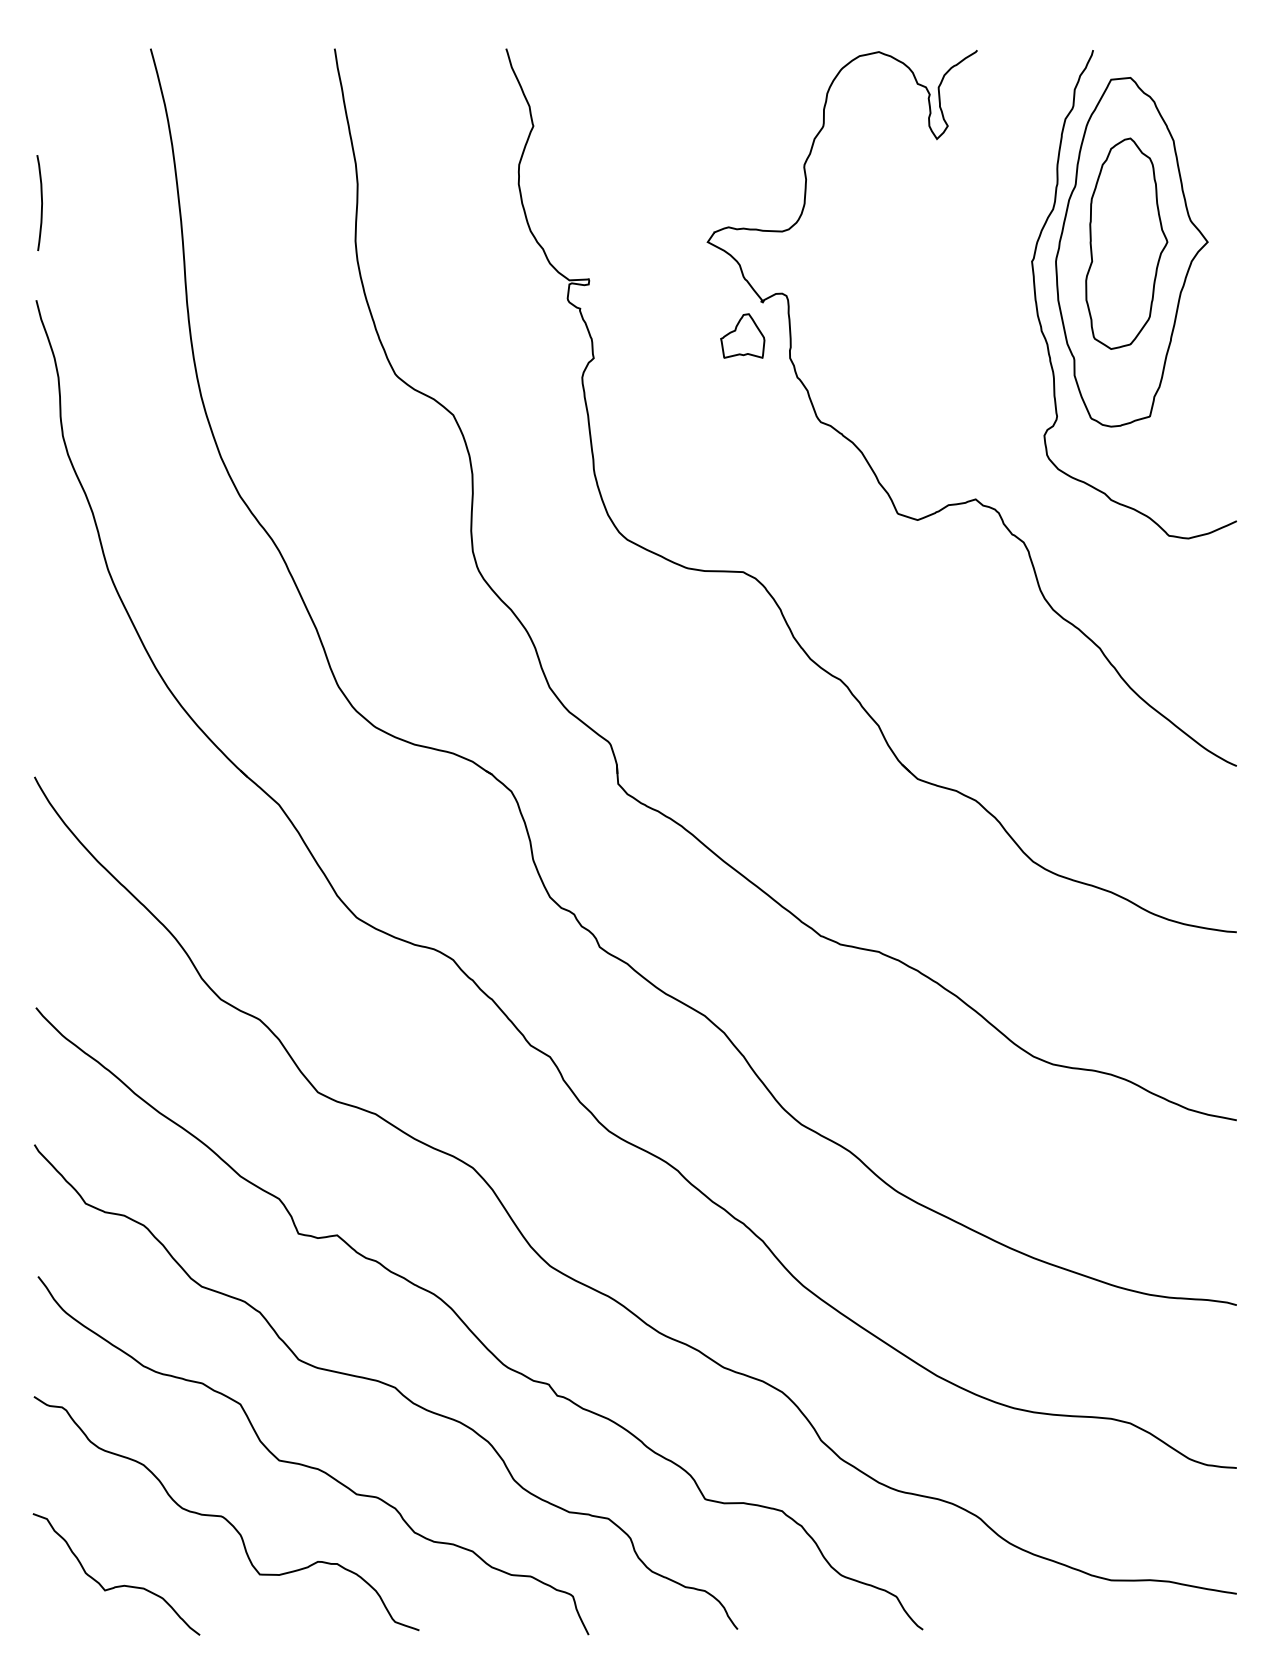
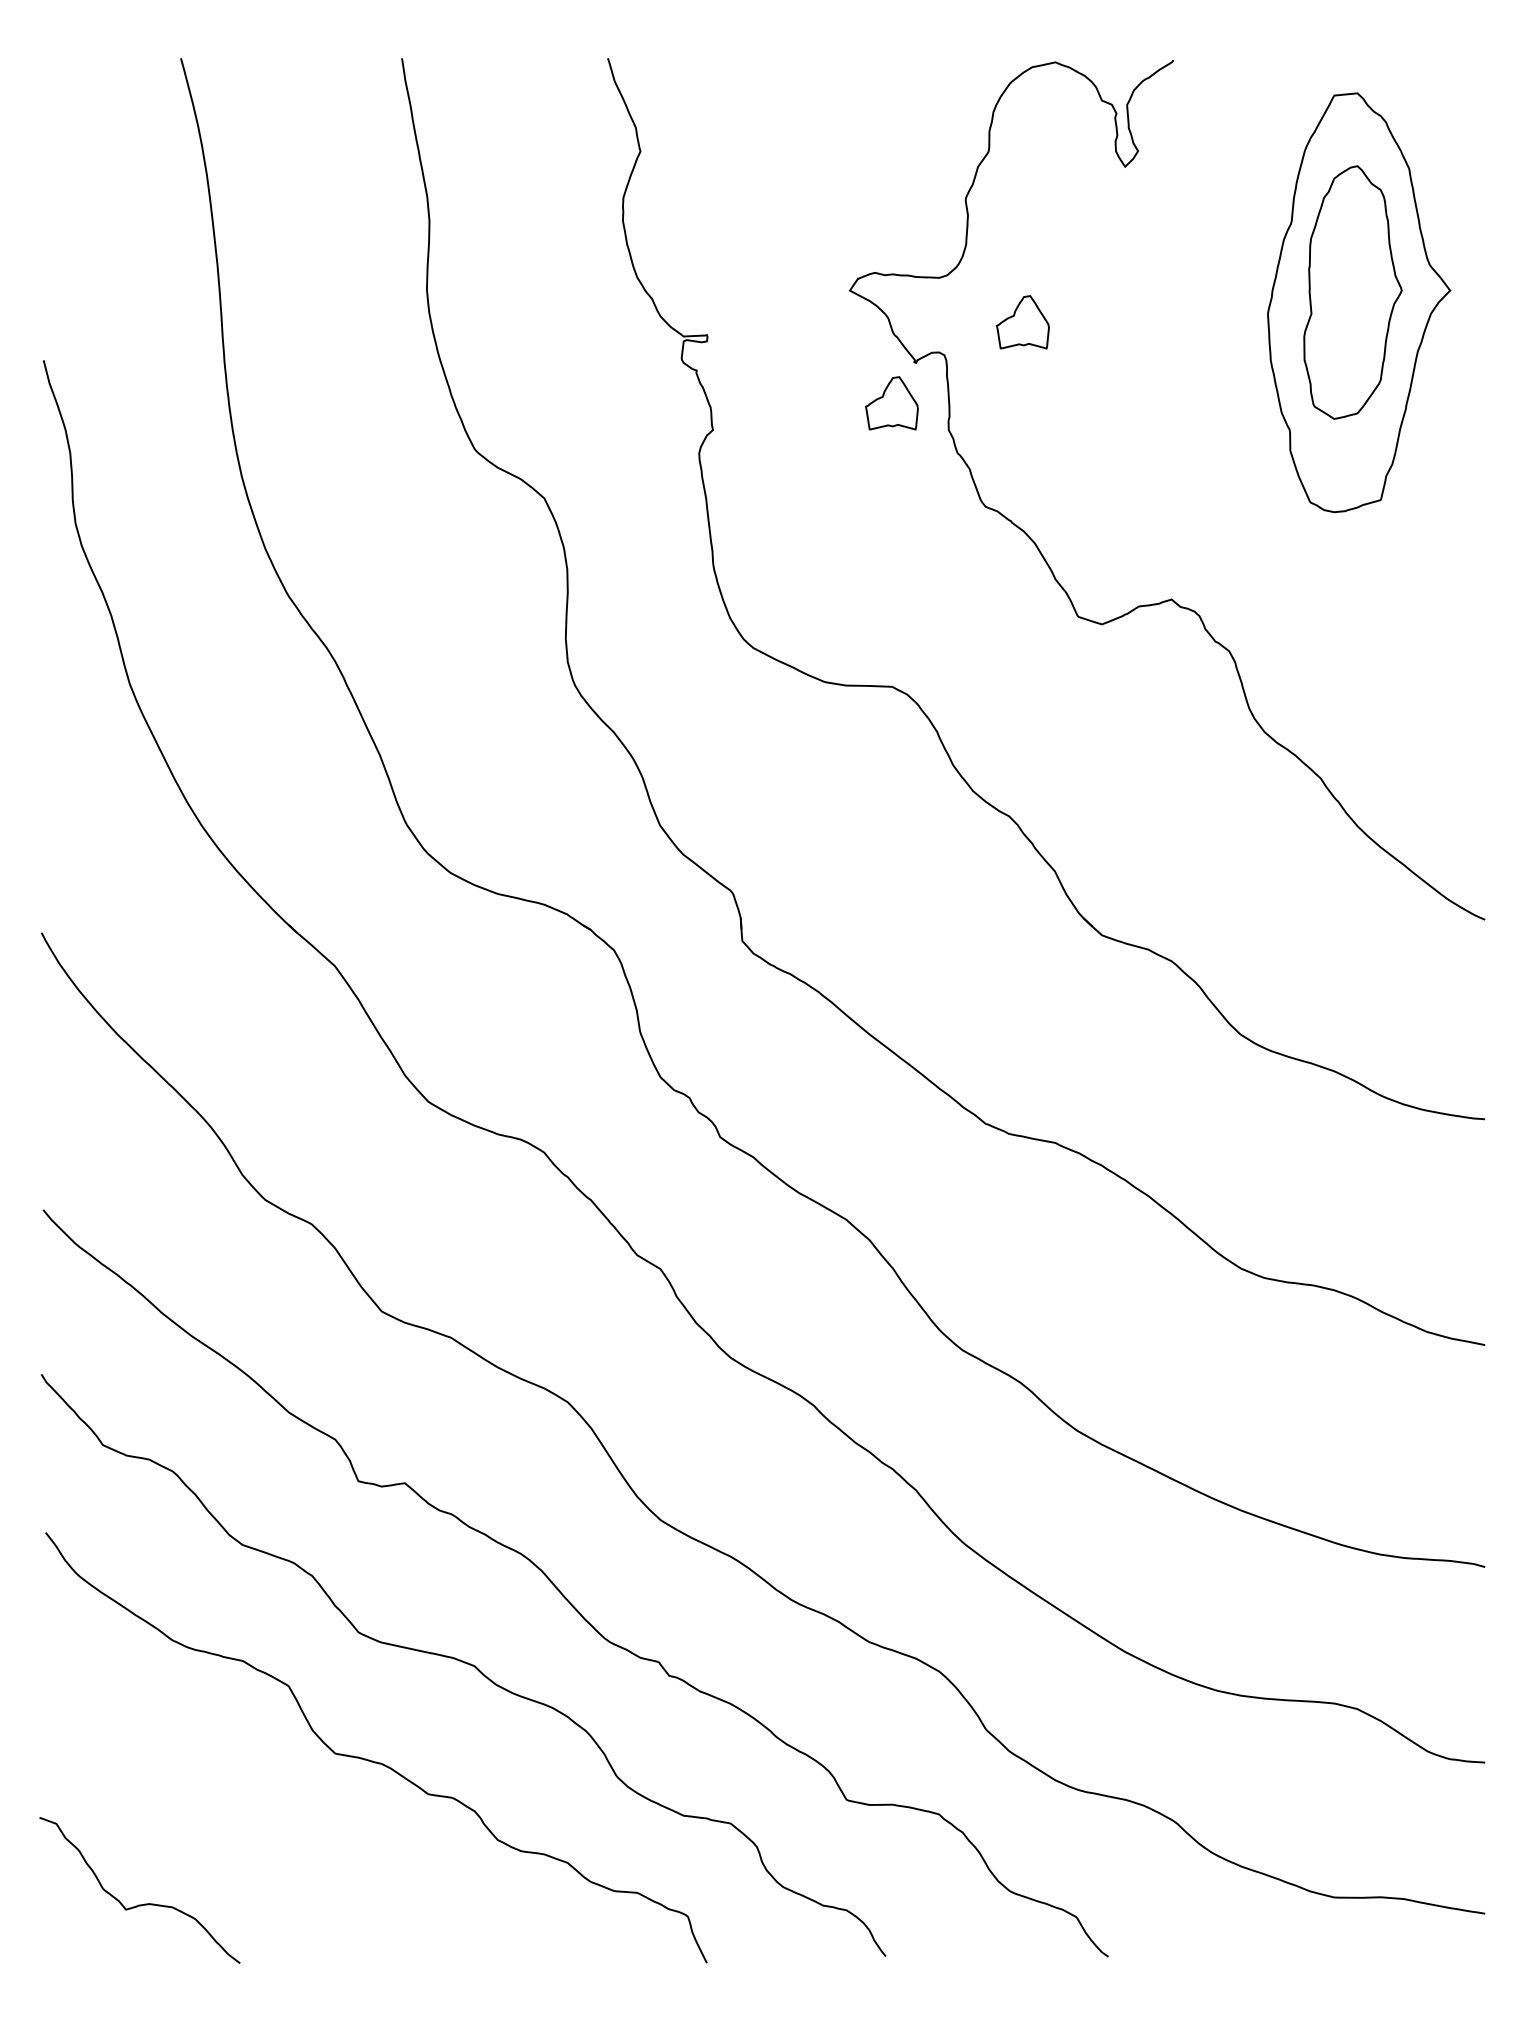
curve: (41, 202) -> (49, 243), removed
part: (851, 268) -> (1022, 322), added
curve: (1038, 309) -> (1246, 371), removed
curve: (223, 1516) -> (268, 1820), removed

